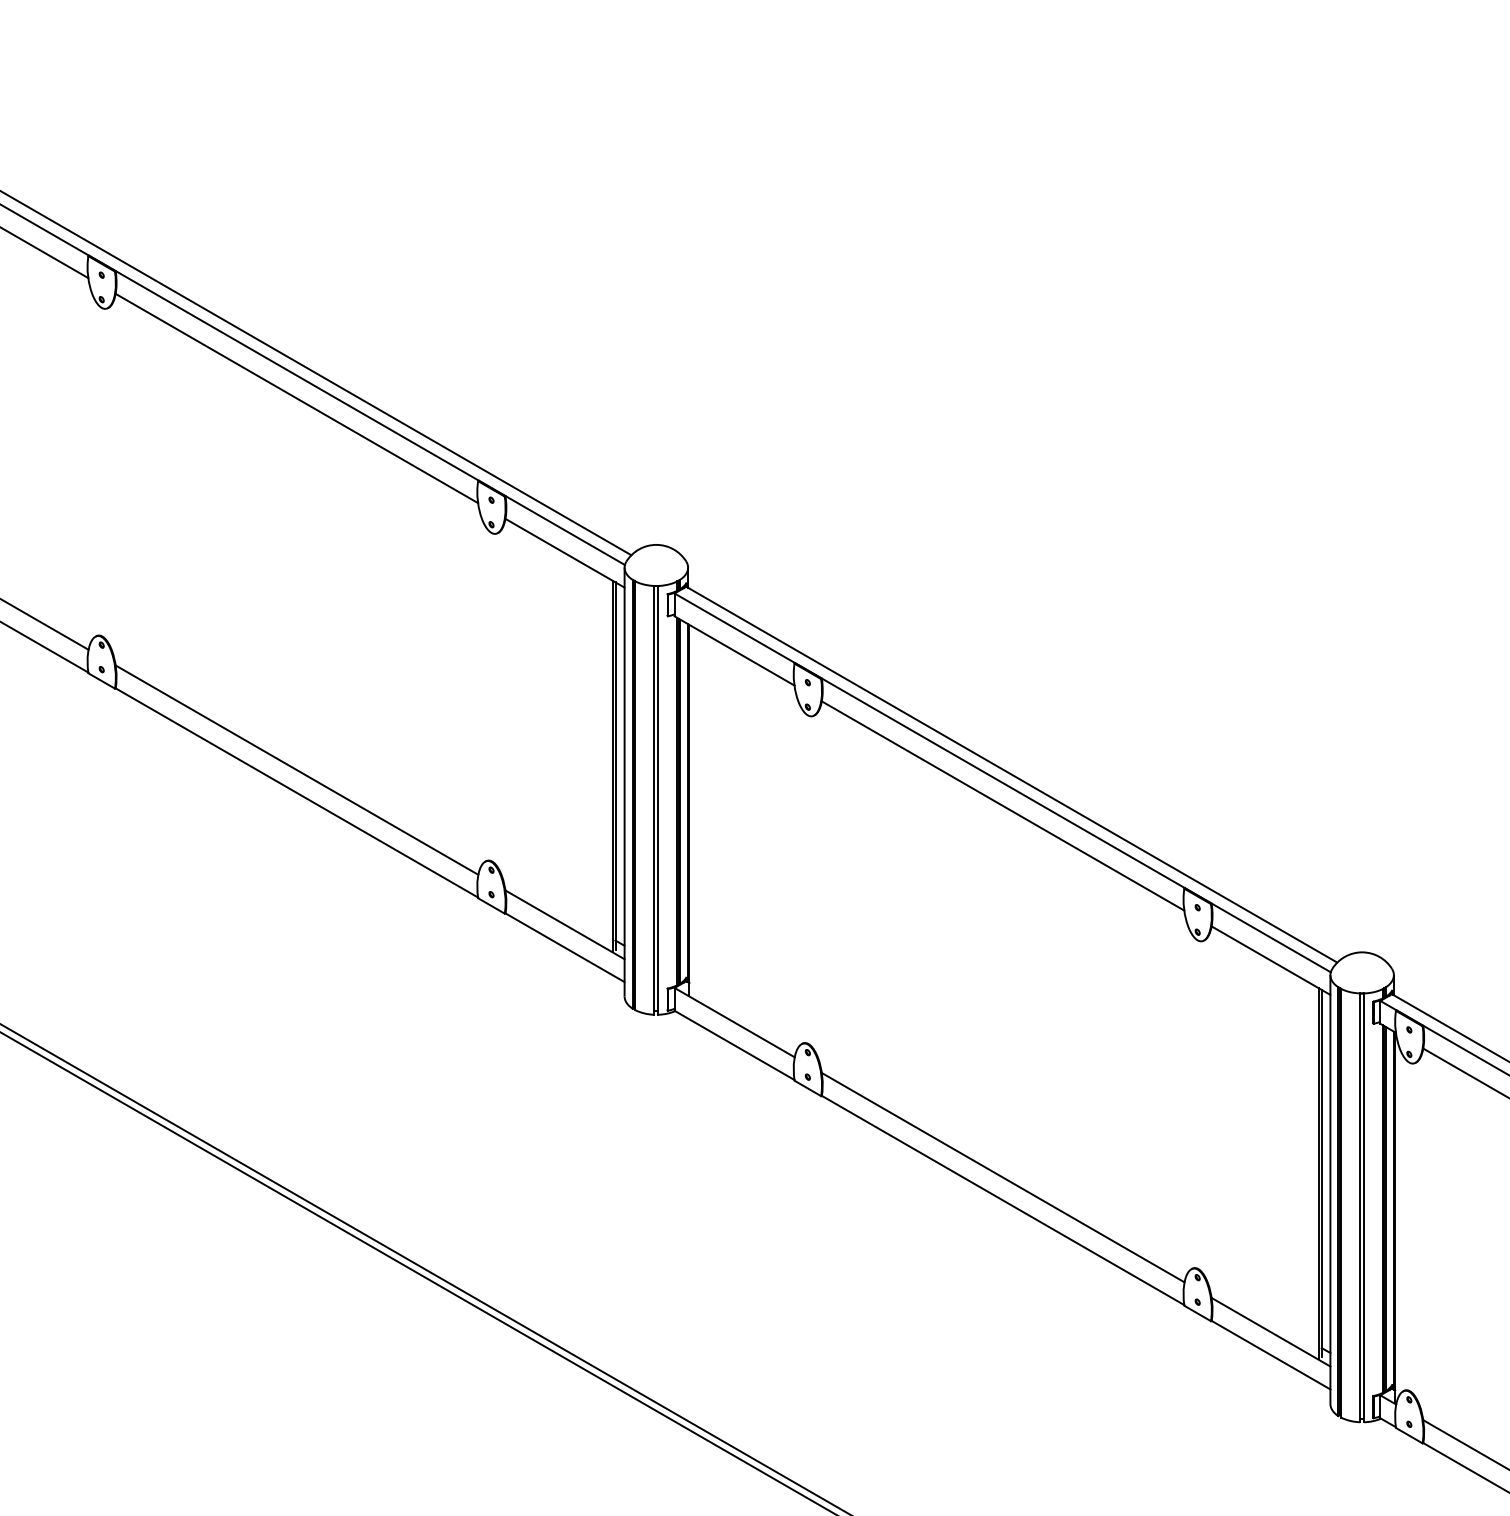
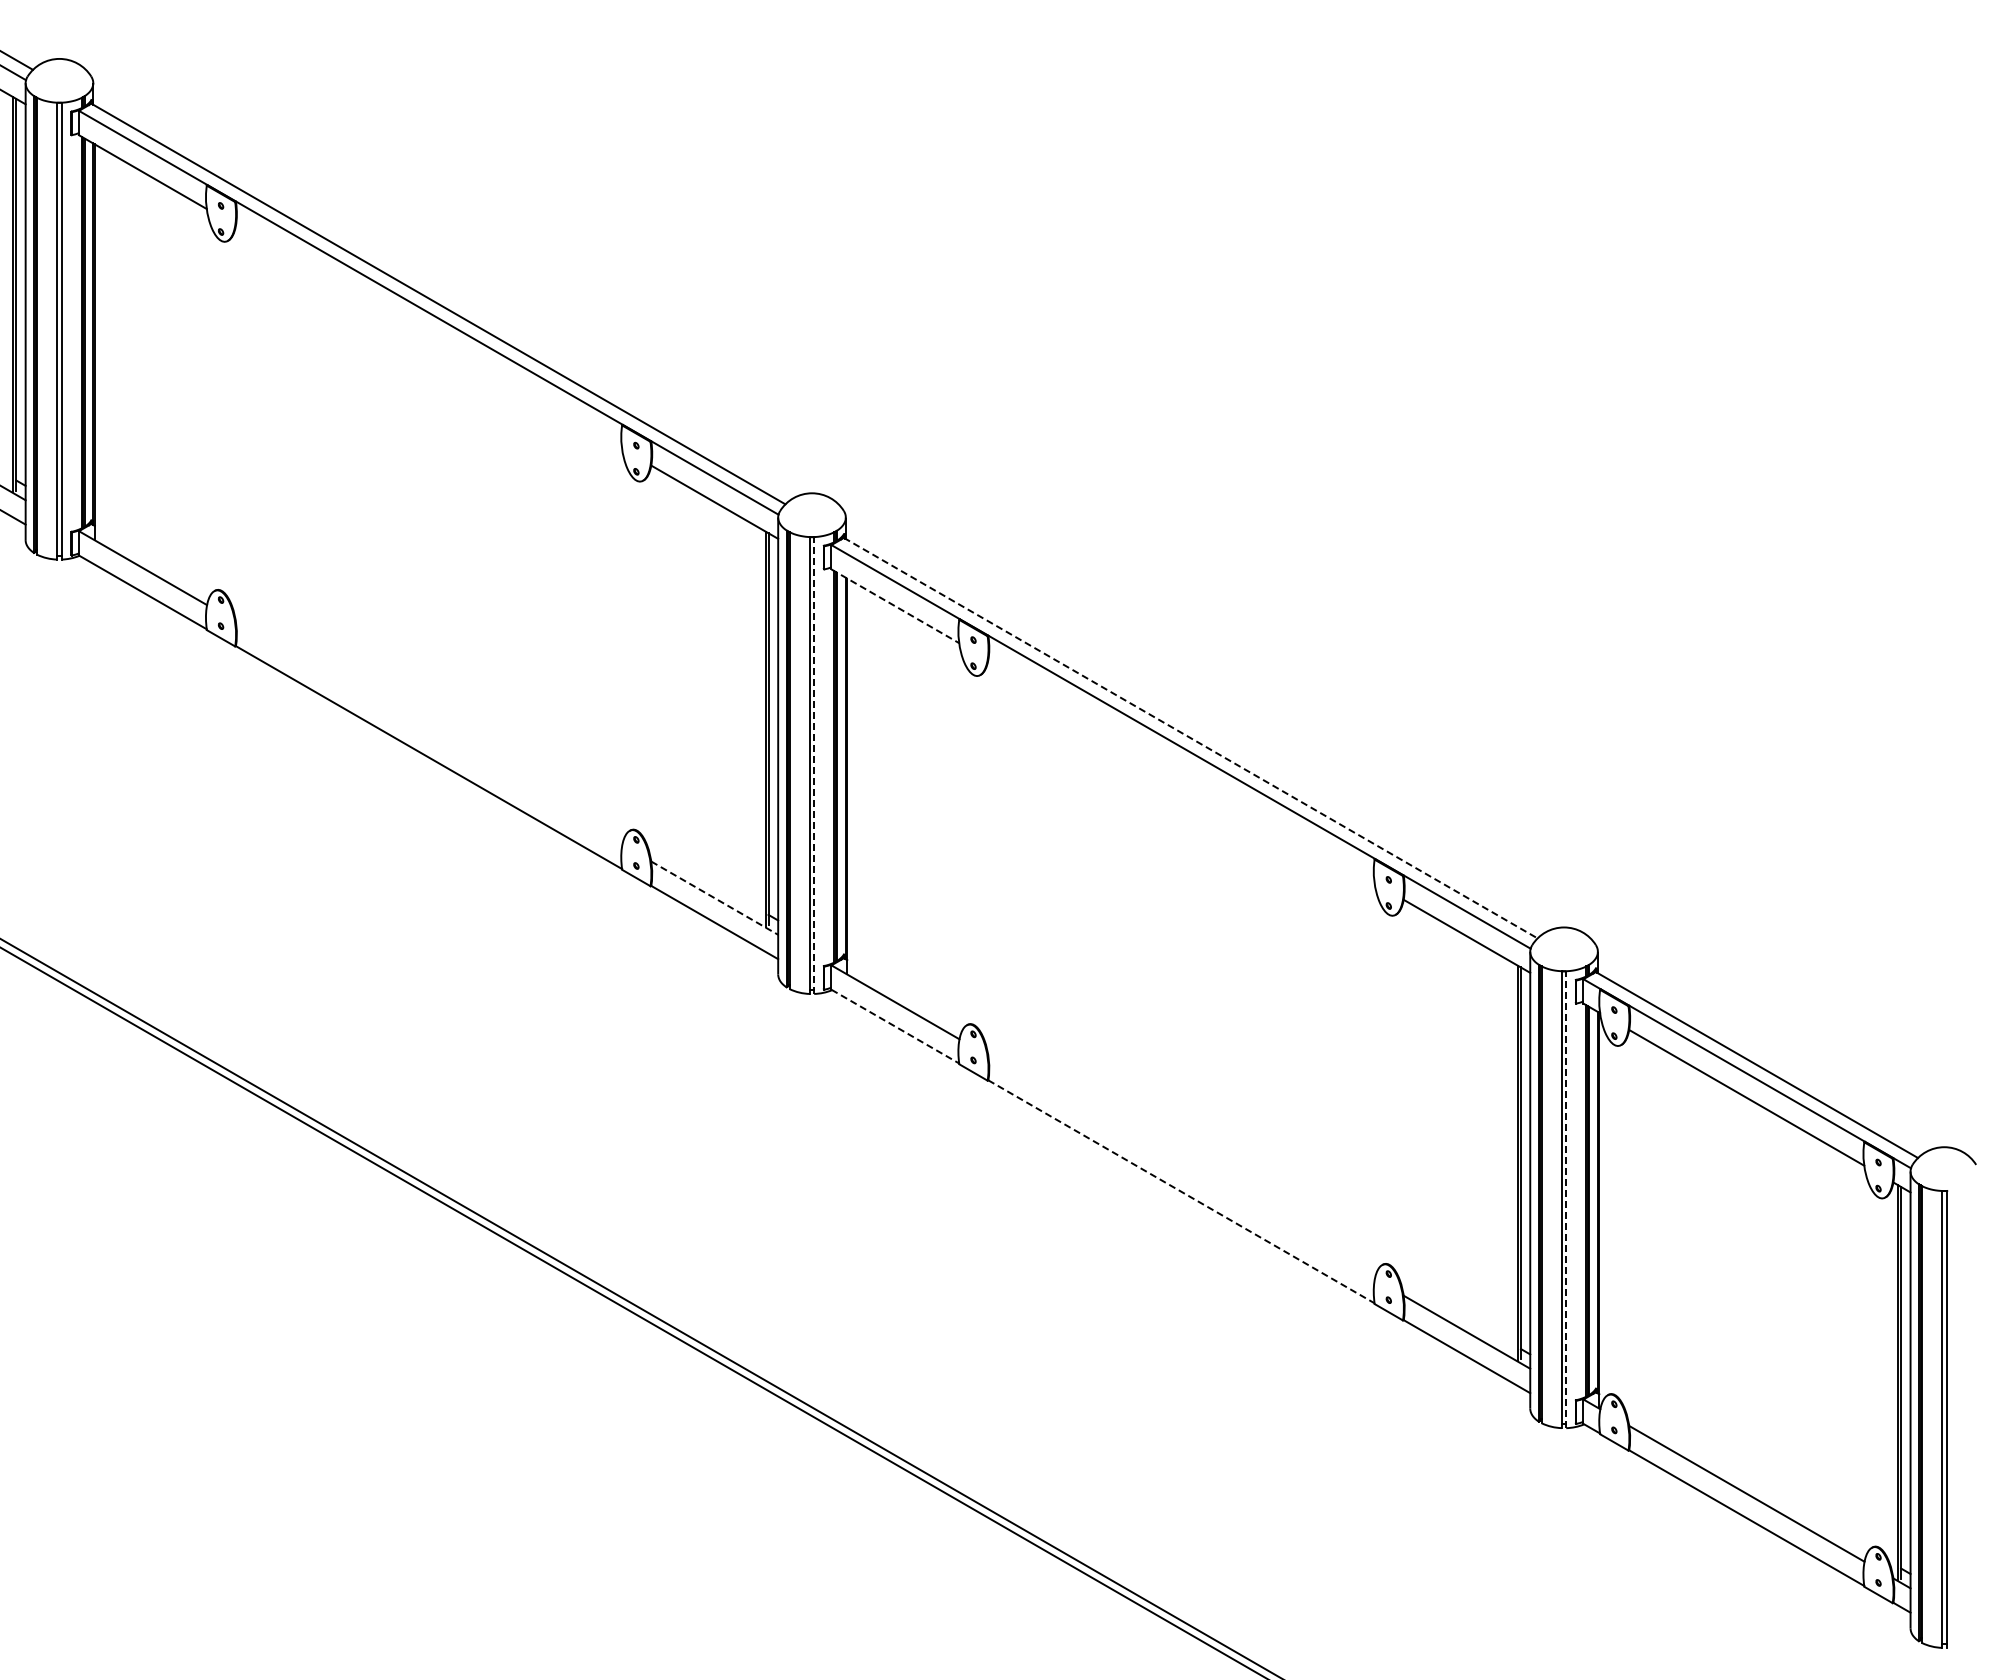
line: (296, 397) -> (428, 336), removed
line: (734, 651) -> (895, 606), solid -> dashed
line: (296, 769) -> (428, 732), removed
line: (1011, 775) -> (1190, 738), solid -> dashed
line: (658, 800) -> (814, 765), solid -> dashed
line: (1003, 805) -> (1181, 771), removed
line: (565, 925) -> (715, 898), solid -> dashed
line: (734, 1045) -> (895, 1026), solid -> dashed
line: (1003, 1177) -> (1181, 1167), removed
line: (1003, 1201) -> (1181, 1192), solid -> dashed
line: (1364, 1207) -> (1566, 1199), solid -> dashed

